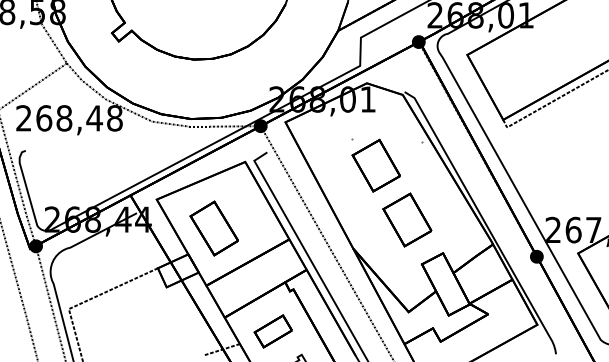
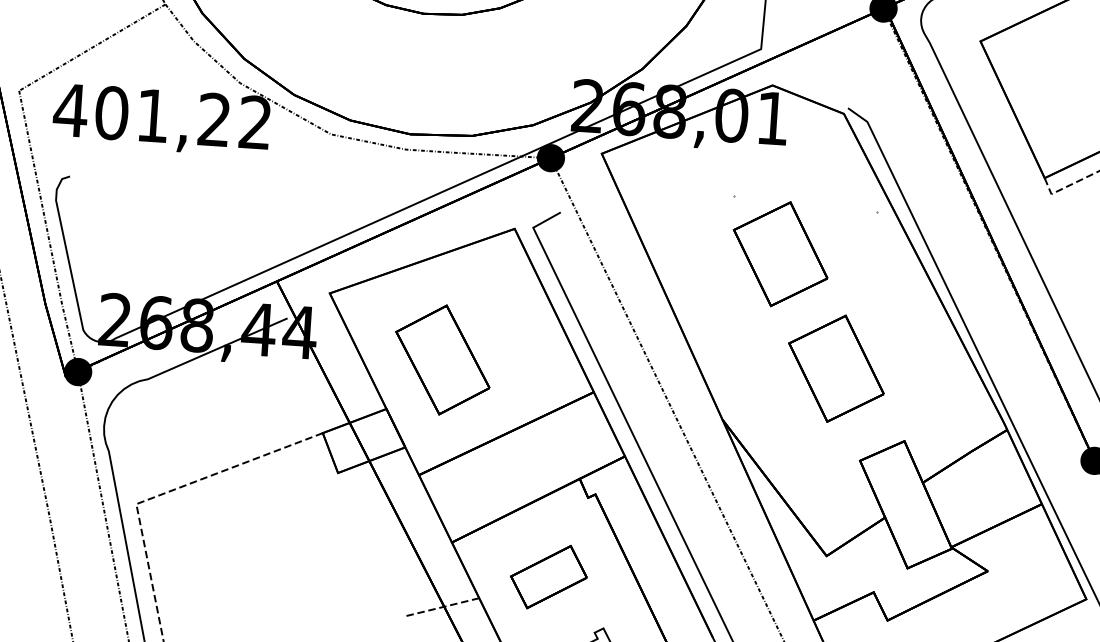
text: (68, 118) -> (161, 116), 268,48 -> 401,22

